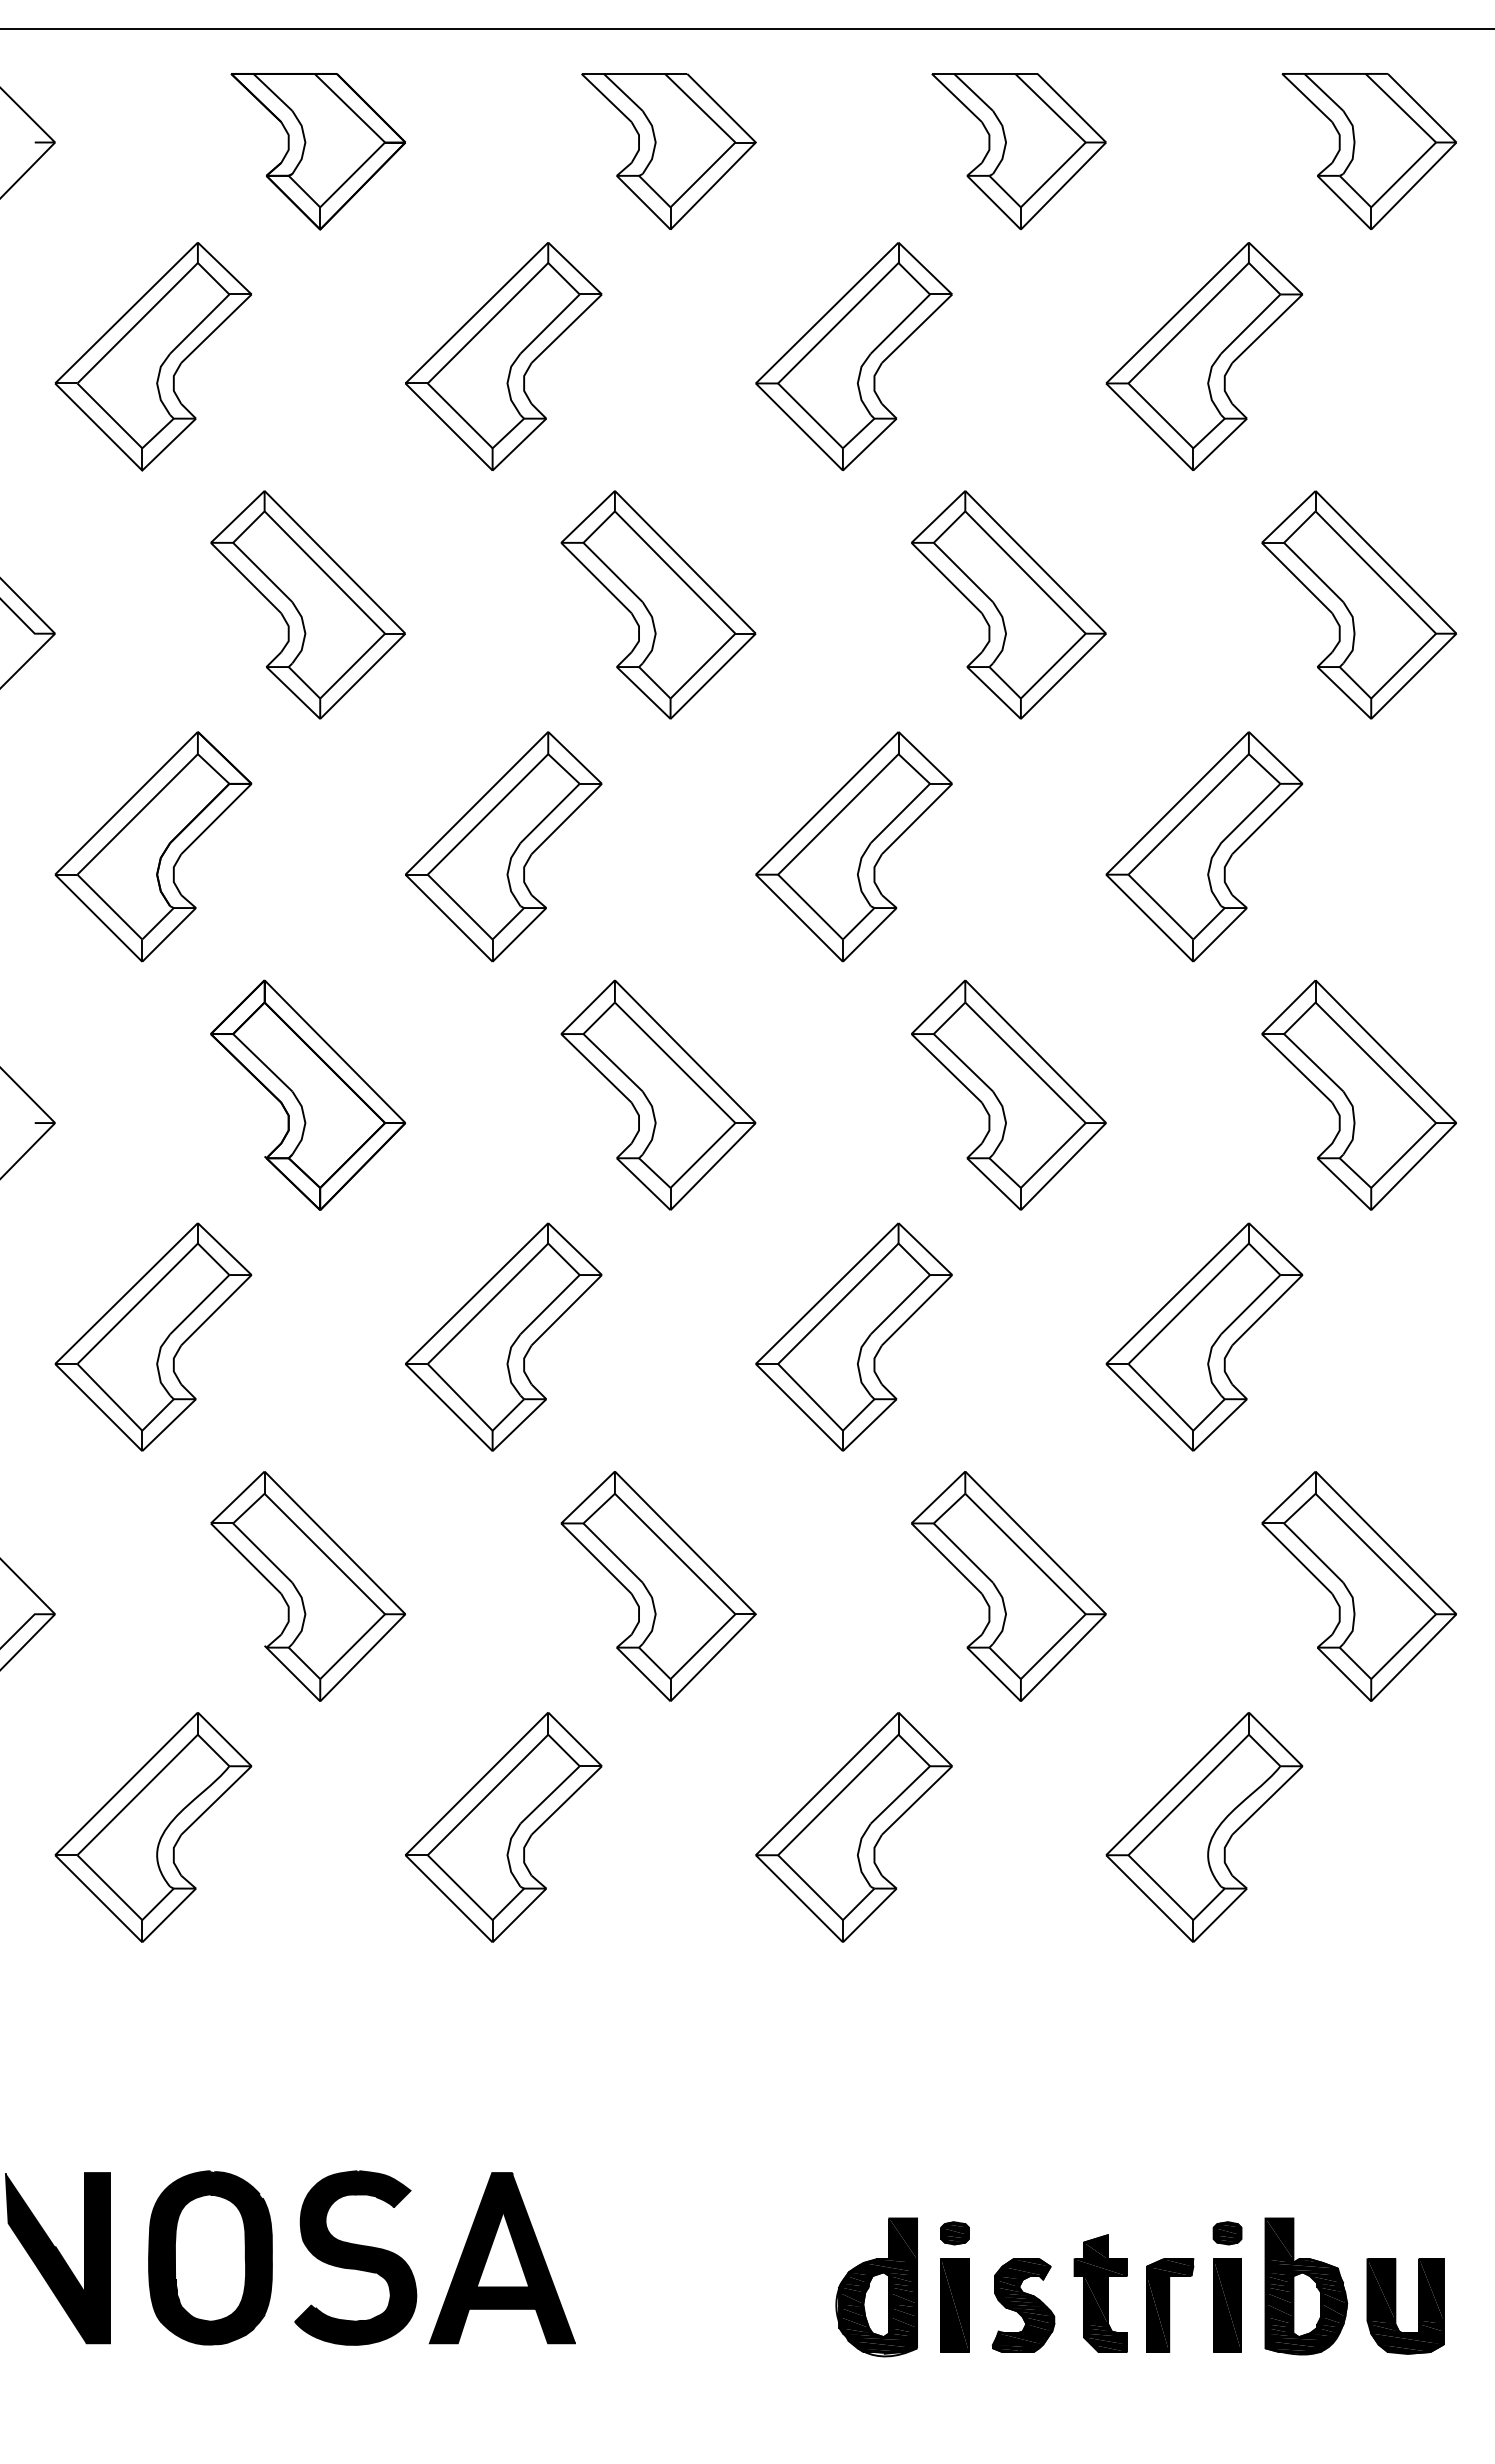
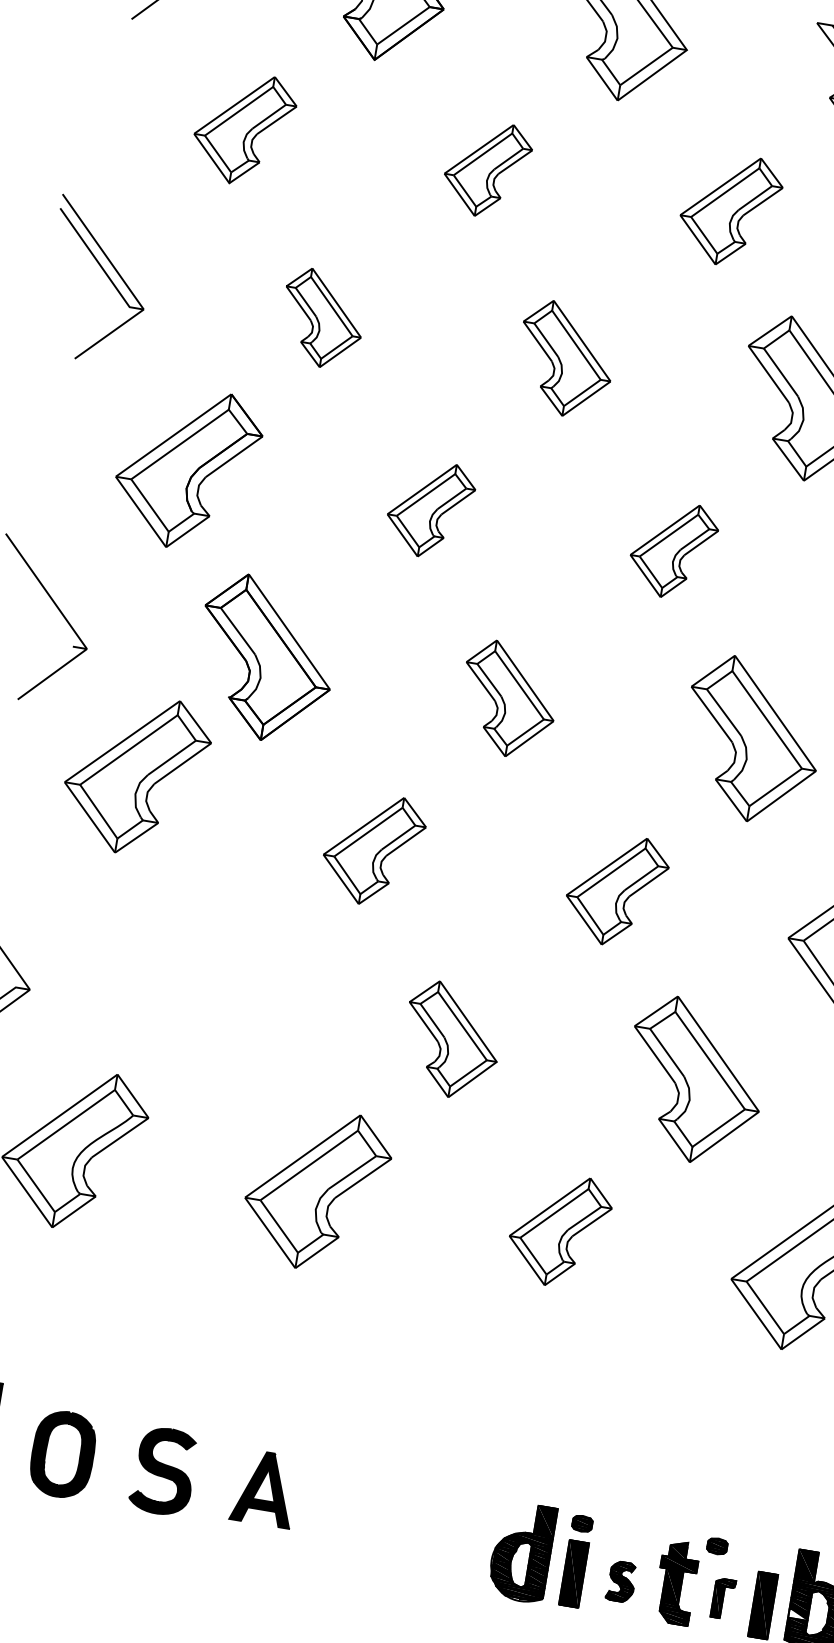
part: (152, 356) -> (243, 128), size x0.7
part: (503, 356) -> (487, 169), size x0.6
part: (853, 356) -> (729, 209), size x0.7
part: (307, 604) -> (322, 318), size x0.6
part: (658, 604) -> (565, 359), size x0.7
part: (503, 846) -> (430, 509), size x0.6
part: (853, 846) -> (672, 549), size x0.6
part: (658, 1094) -> (508, 699), size x0.7
part: (153, 1336) -> (136, 774), moved
part: (503, 1336) -> (373, 849), size x0.7
part: (853, 1336) -> (616, 889), size x0.7
part: (307, 1586) -> (208, 999), removed
part: (658, 1586) -> (451, 1040), size x0.7
part: (853, 1827) -> (559, 1230), size x0.7
part: (1227, 2233) -> (717, 1546), moved
part: (210, 2257) -> (63, 1454), size x0.7
part: (355, 2257) -> (163, 1470), size x0.7
part: (501, 2258) -> (264, 1488), size x0.6
part: (1023, 2305) -> (621, 1581), size x0.6
part: (1170, 2305) -> (723, 1598), size x0.6
fill: (1279, 2309) -> (798, 1614), removed

